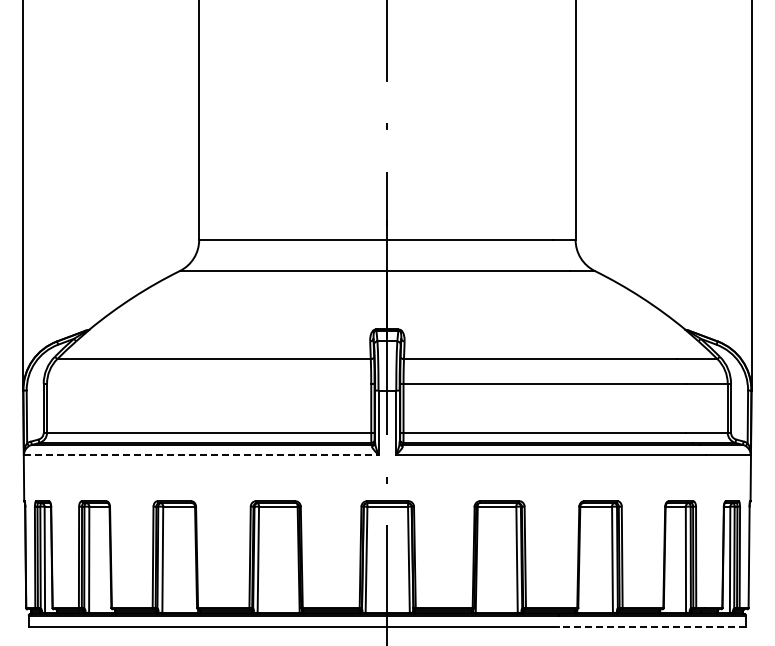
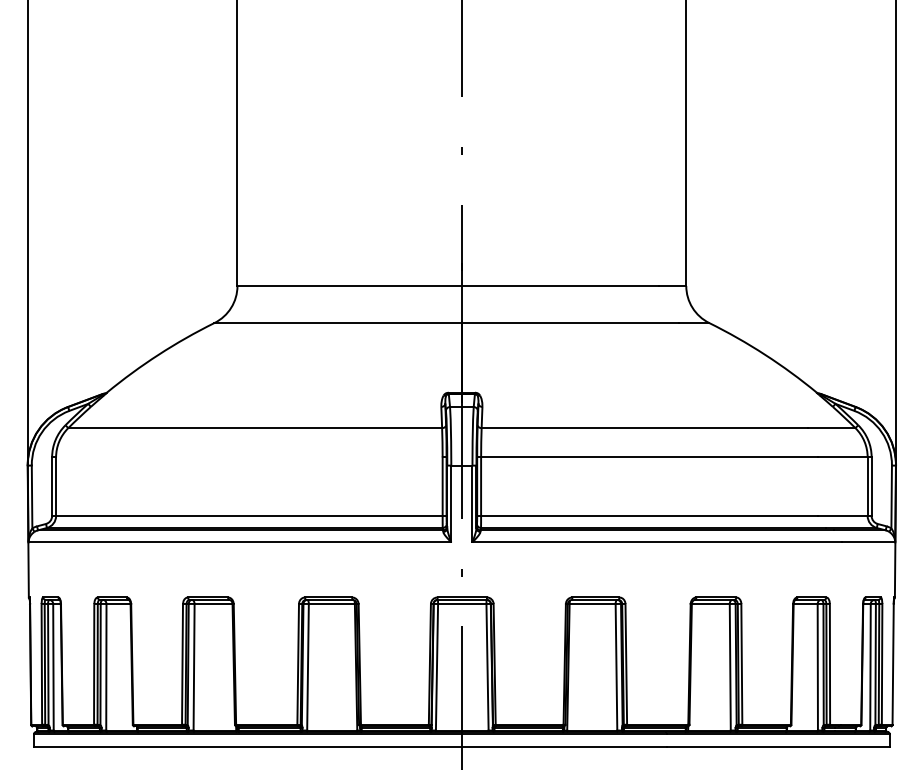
line: (201, 455) -> (240, 542), dashed -> solid
line: (652, 626) -> (777, 746), dashed -> solid

